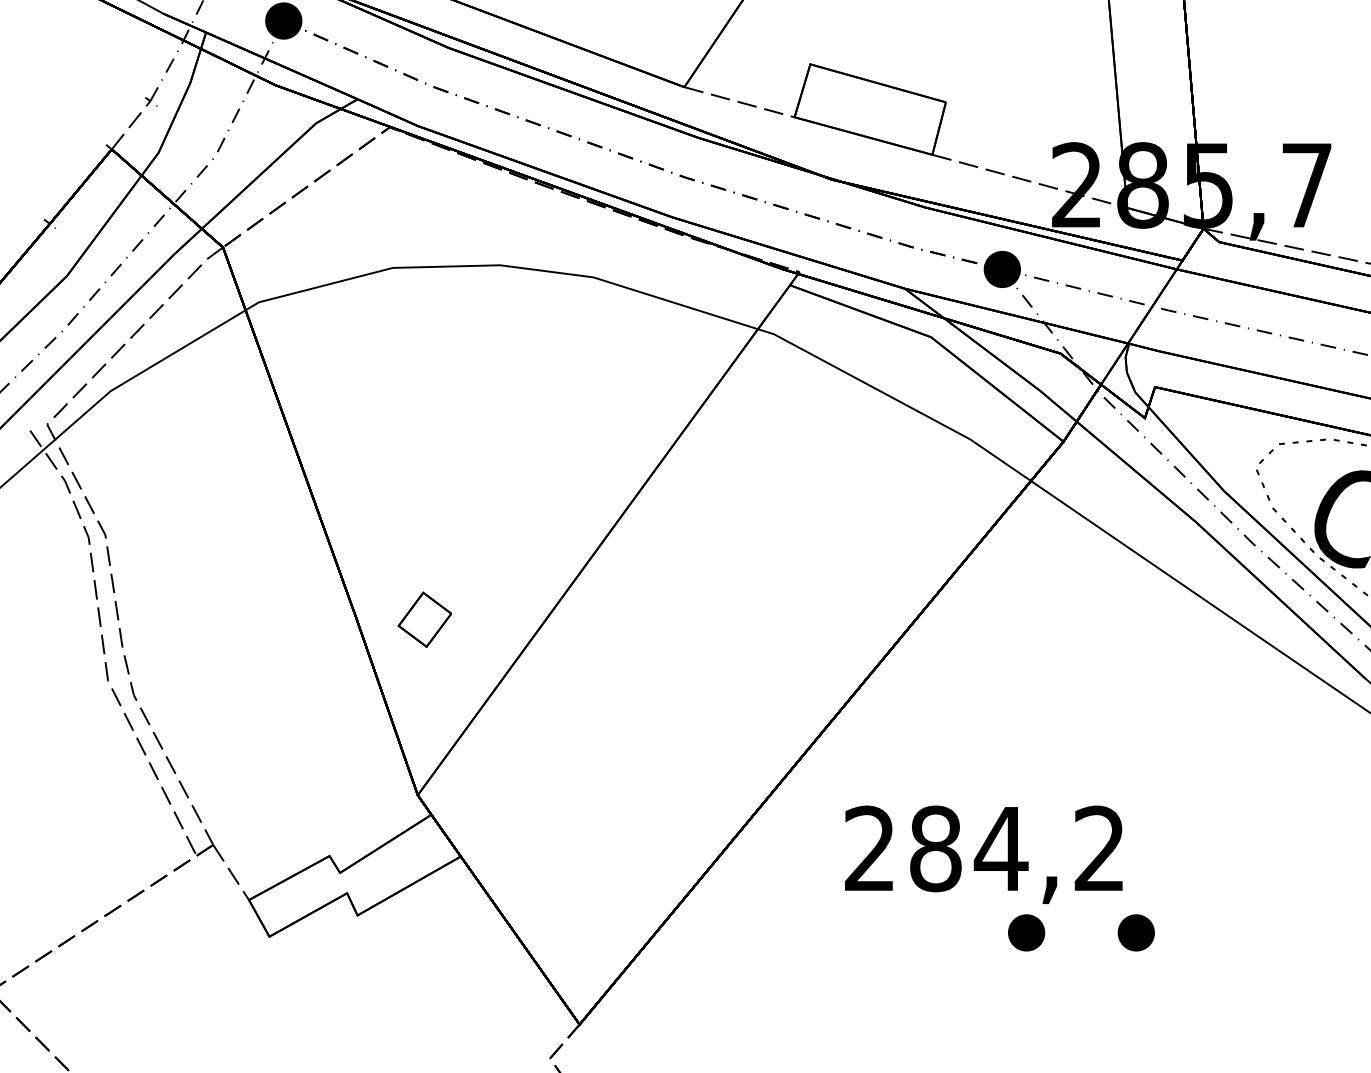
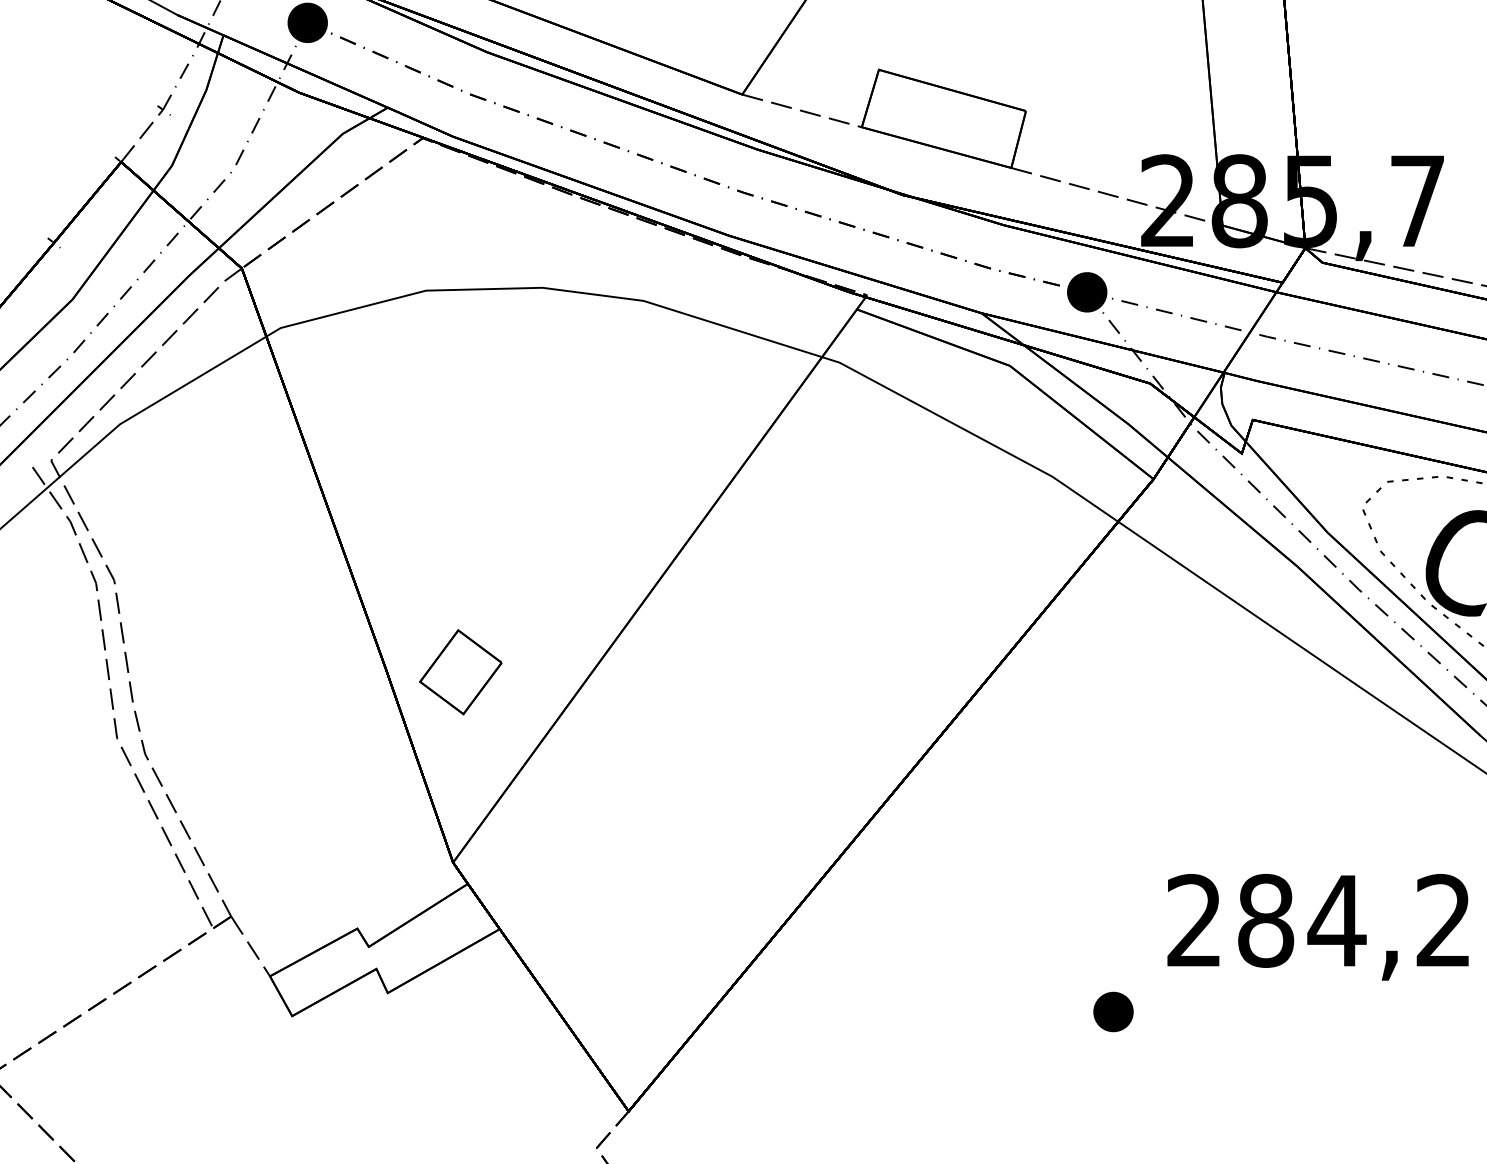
part: (424, 619) -> (460, 672), size x1.43
text: (983, 854) -> (1317, 926), moved
part: (1136, 932) -> (1232, 1011), removed

